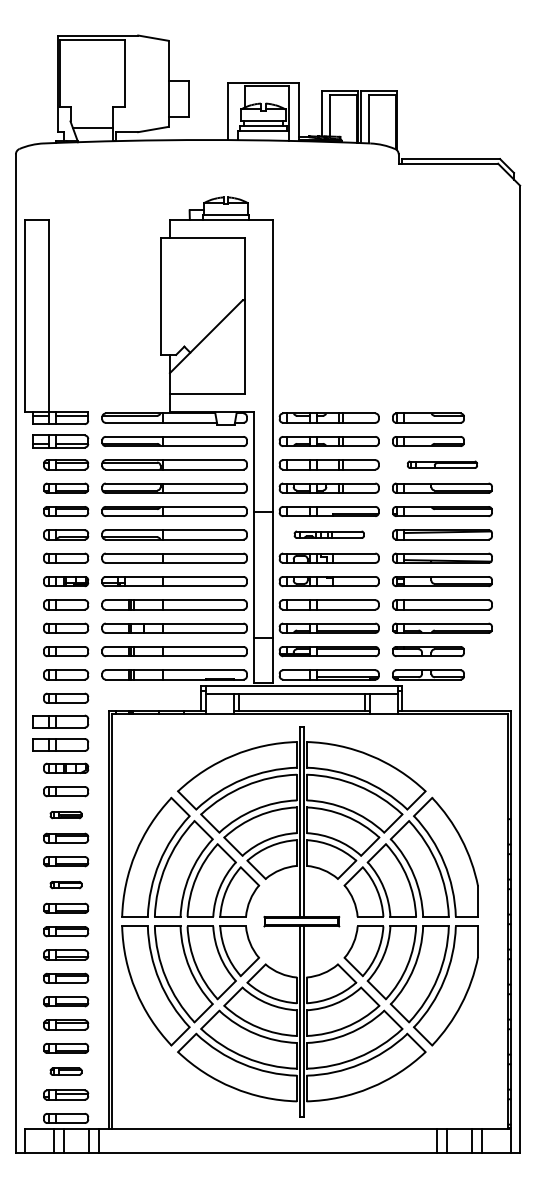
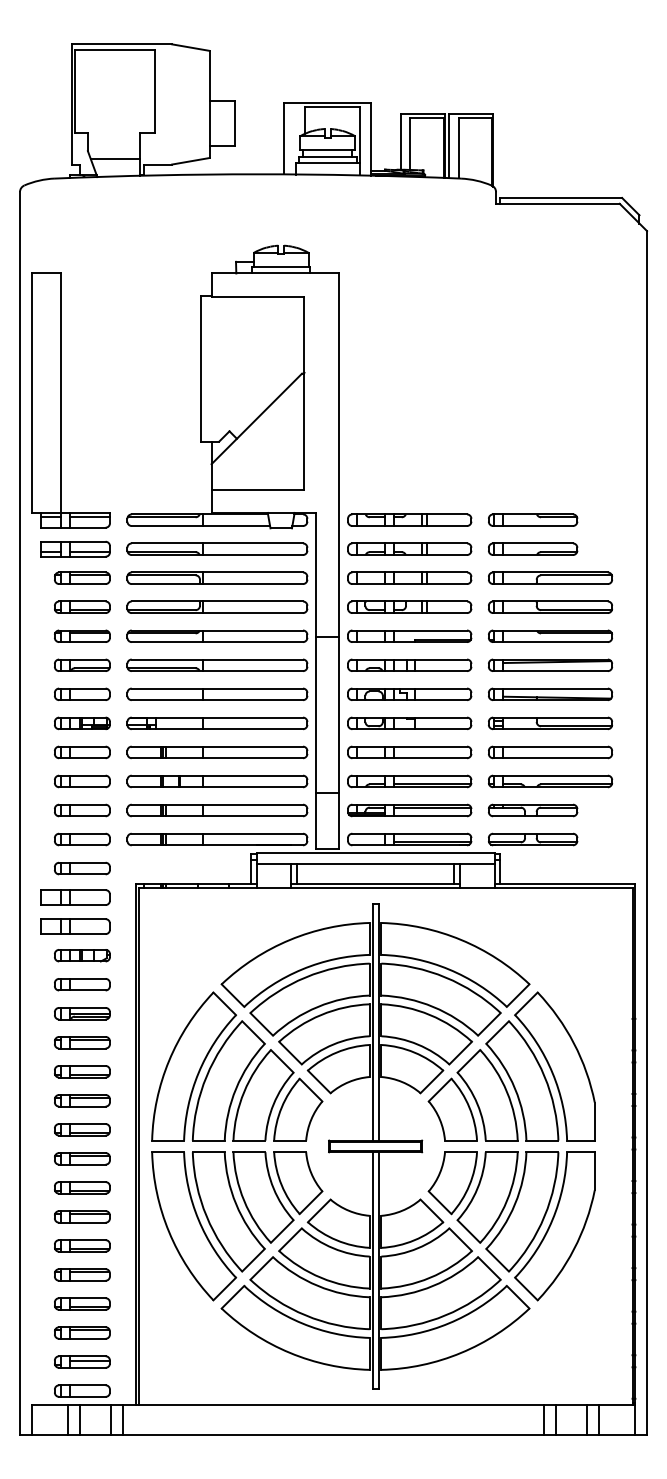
part: (442, 464) -> (550, 577), size x1.43
part: (329, 534) -> (409, 664), size x1.43
part: (66, 814) -> (82, 1013), size x1.43
part: (66, 884) -> (82, 1100), size x1.43
part: (66, 1071) -> (82, 1332), size x1.43

